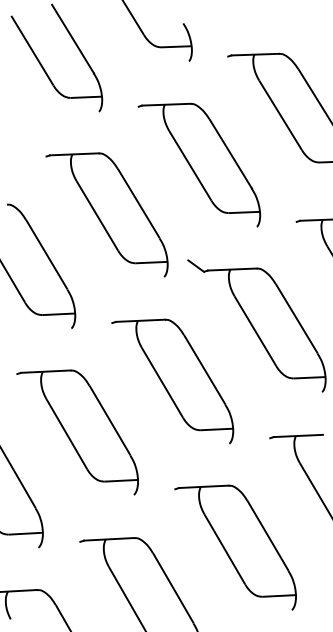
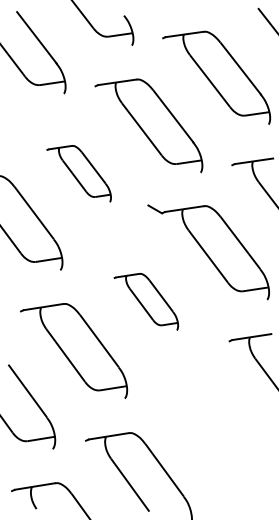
part: (106, 211) -> (78, 173), size x0.6
part: (173, 378) -> (146, 301), size x0.6
part: (235, 544) -> (210, 429), removed

